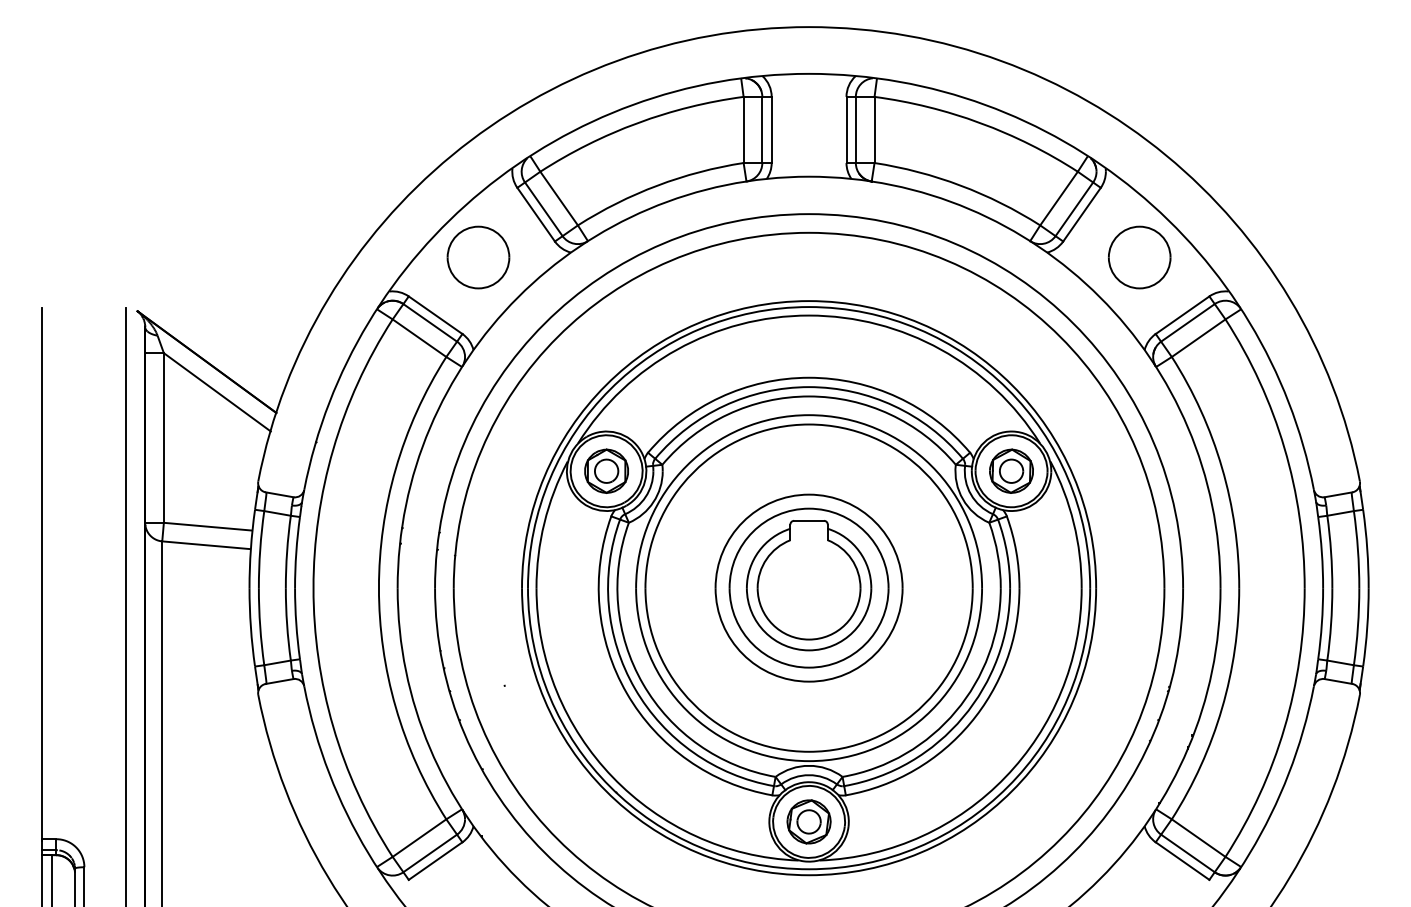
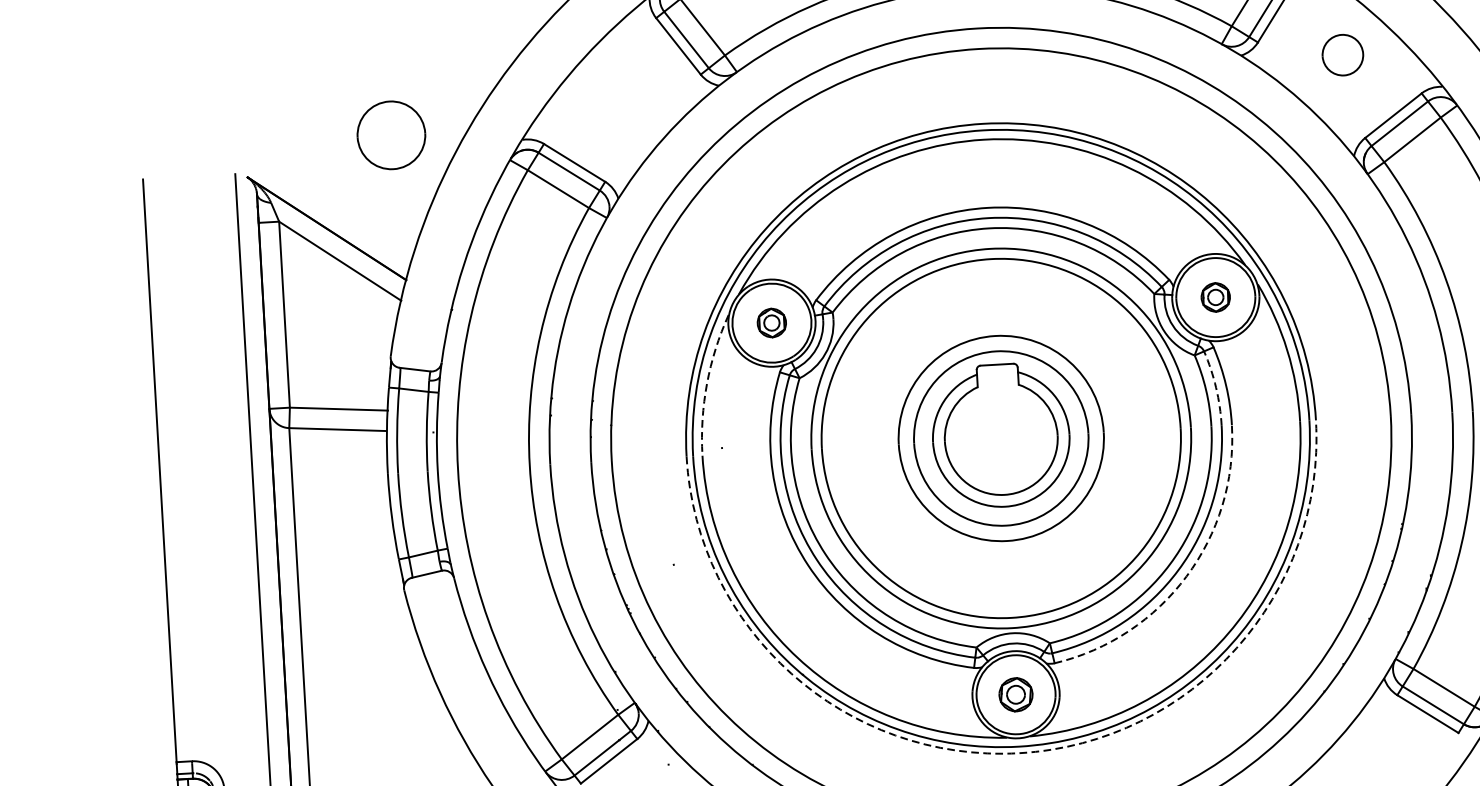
part: (478, 257) -> (391, 135), moved
part: (1139, 257) -> (1342, 55), size x0.6
part: (606, 470) -> (771, 322), size x0.6
part: (1011, 470) -> (1215, 296), size x0.6
arc: (544, 523) -> (707, 384), solid -> dashed
arc: (1007, 553) -> (1216, 387), solid -> dashed
arc: (970, 723) -> (1186, 576), solid -> dashed
part: (808, 821) -> (1015, 694), size x0.7
arc: (809, 875) -> (1019, 753), solid -> dashed

